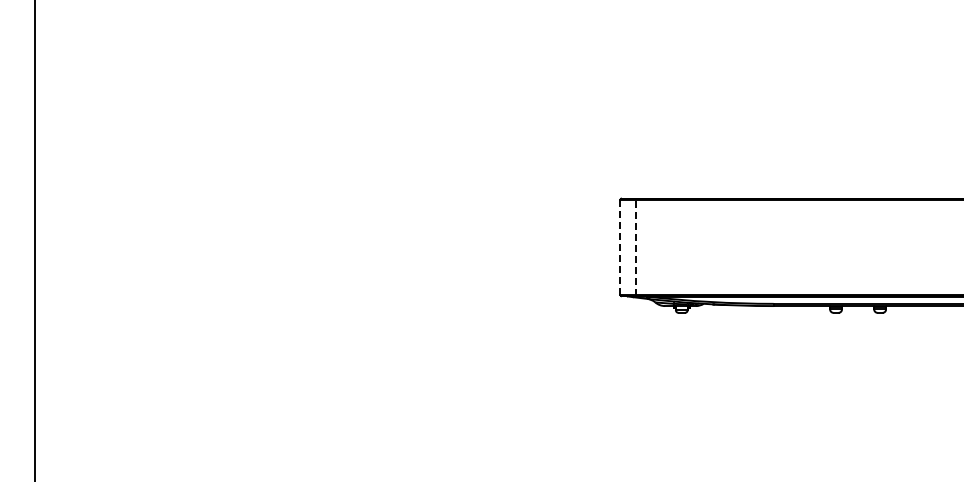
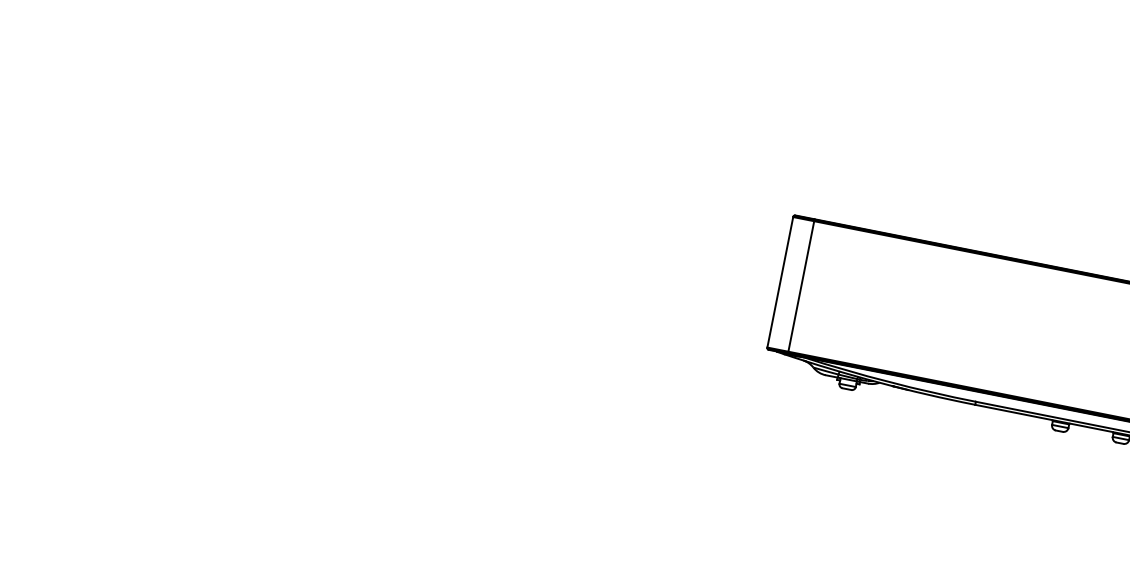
line: (620, 246) -> (780, 281), dashed -> solid
line: (635, 247) -> (801, 286), dashed -> solid

